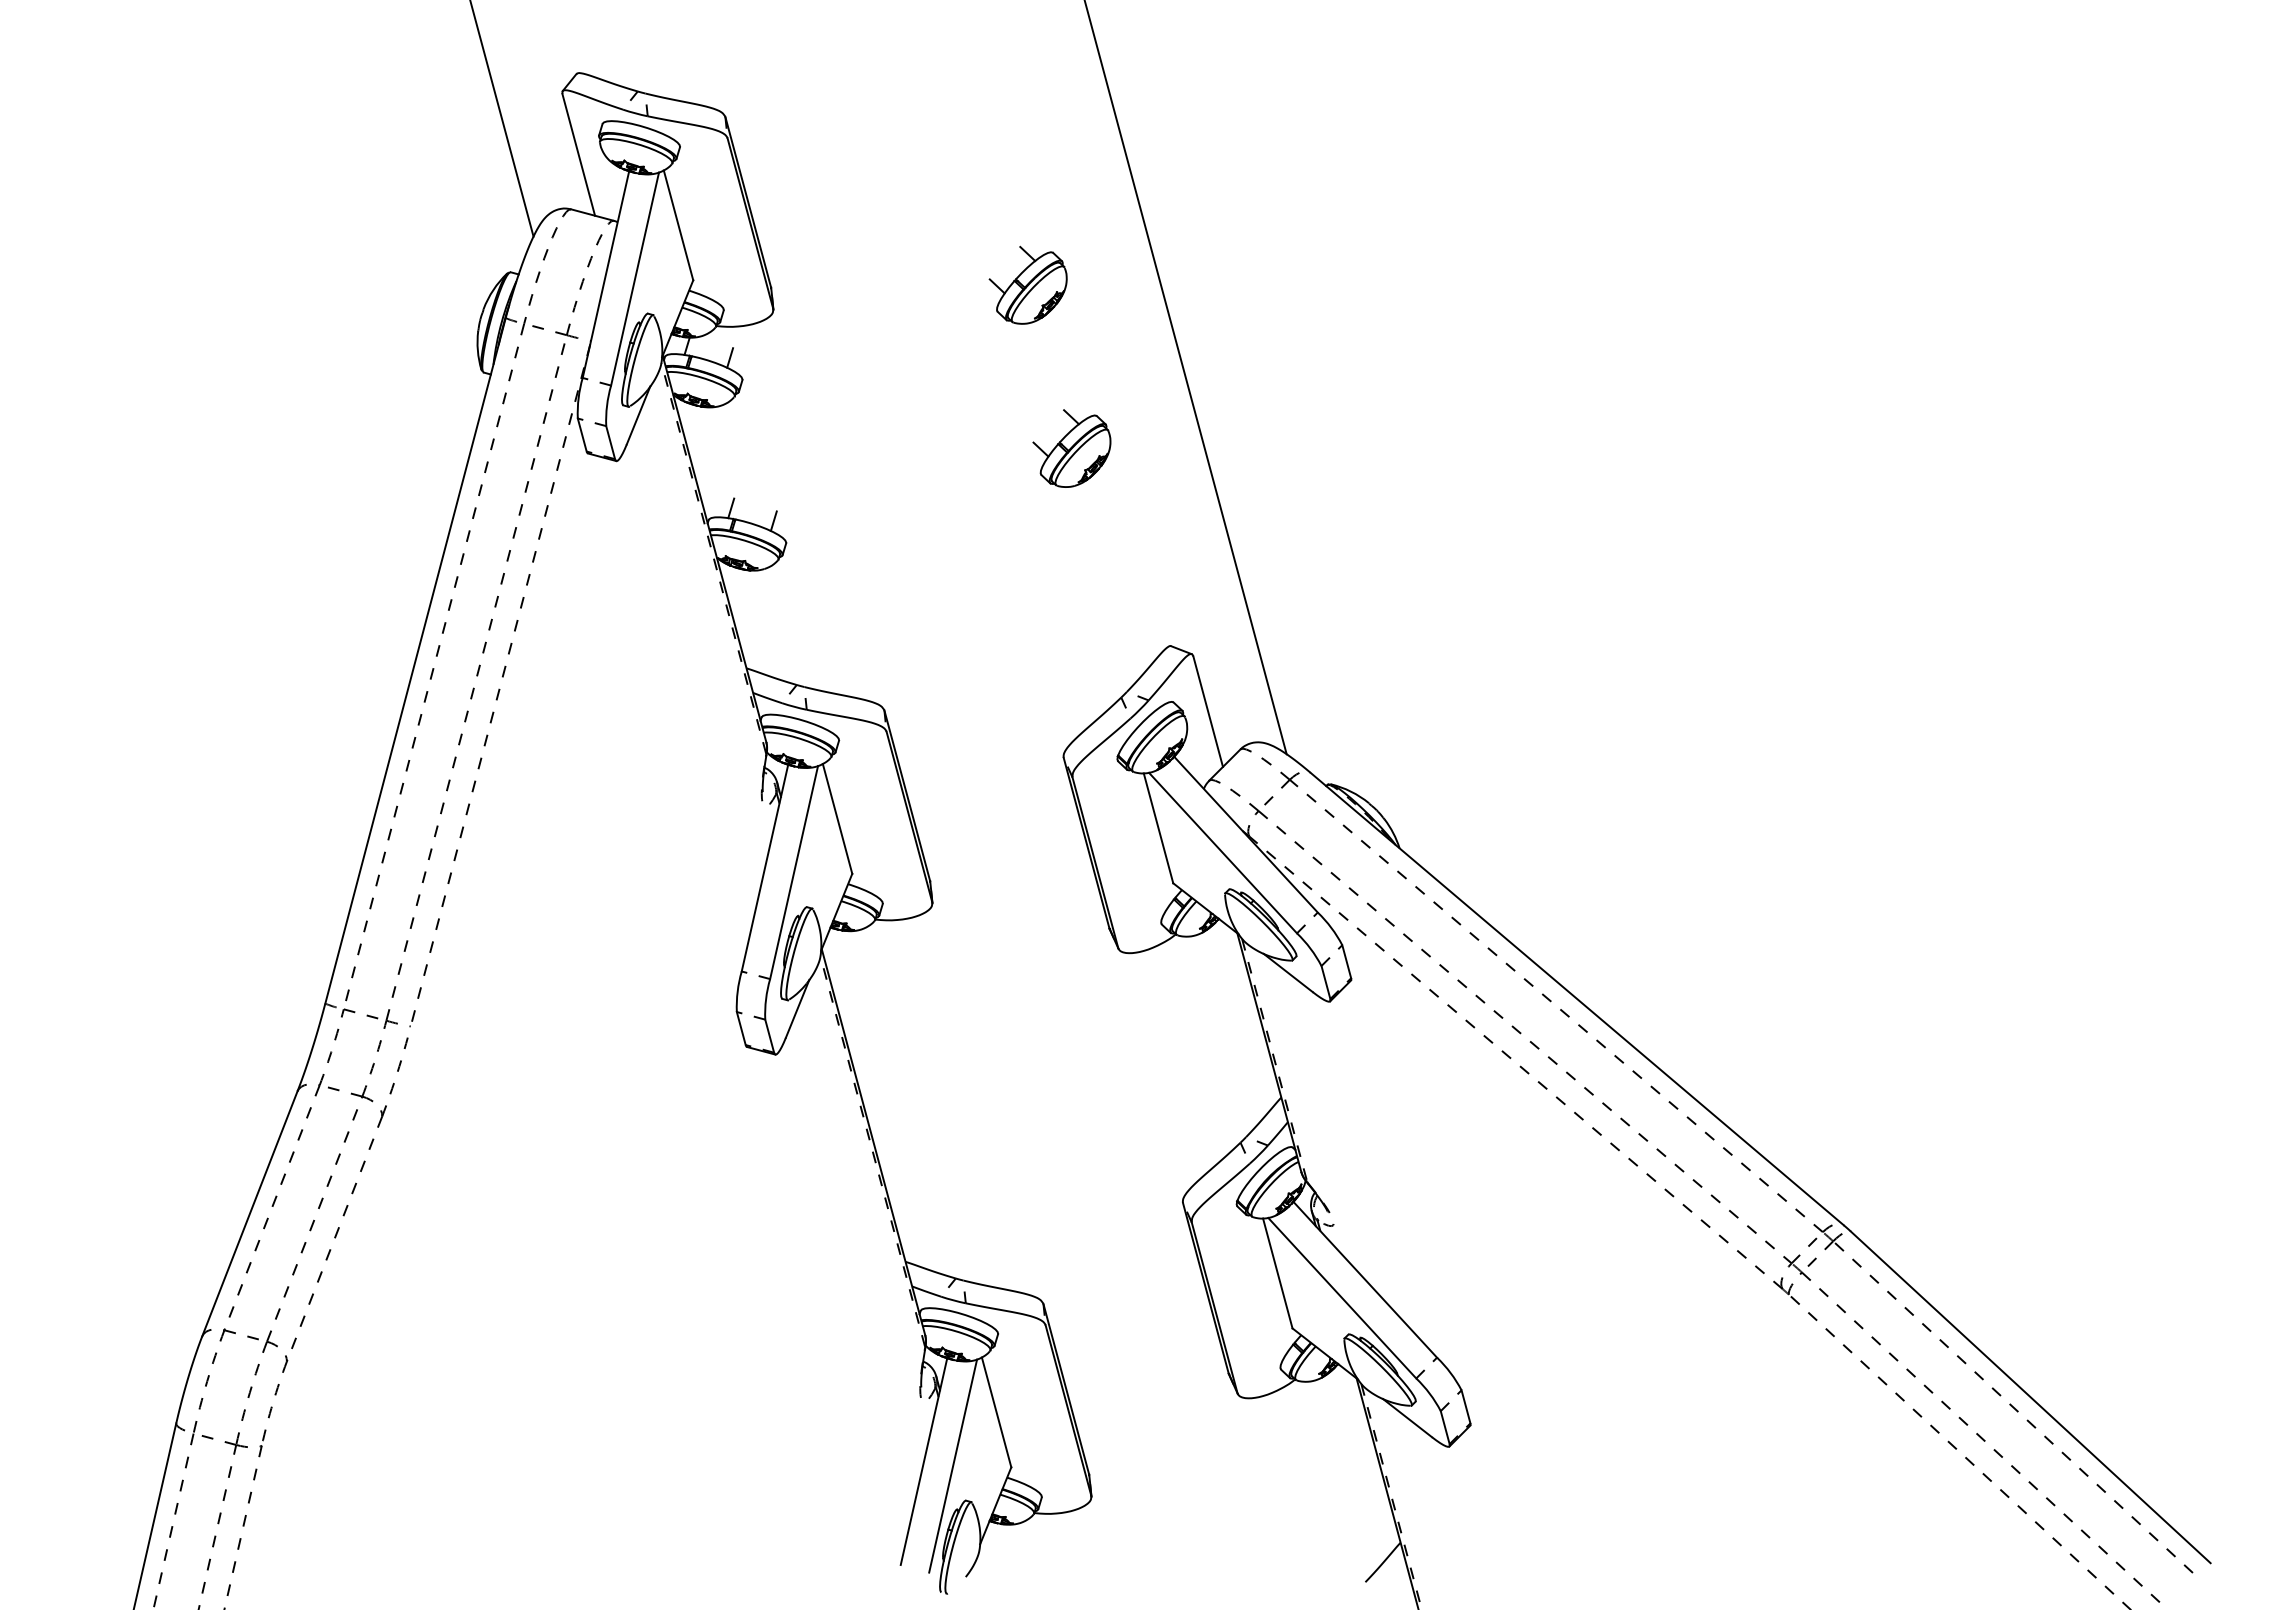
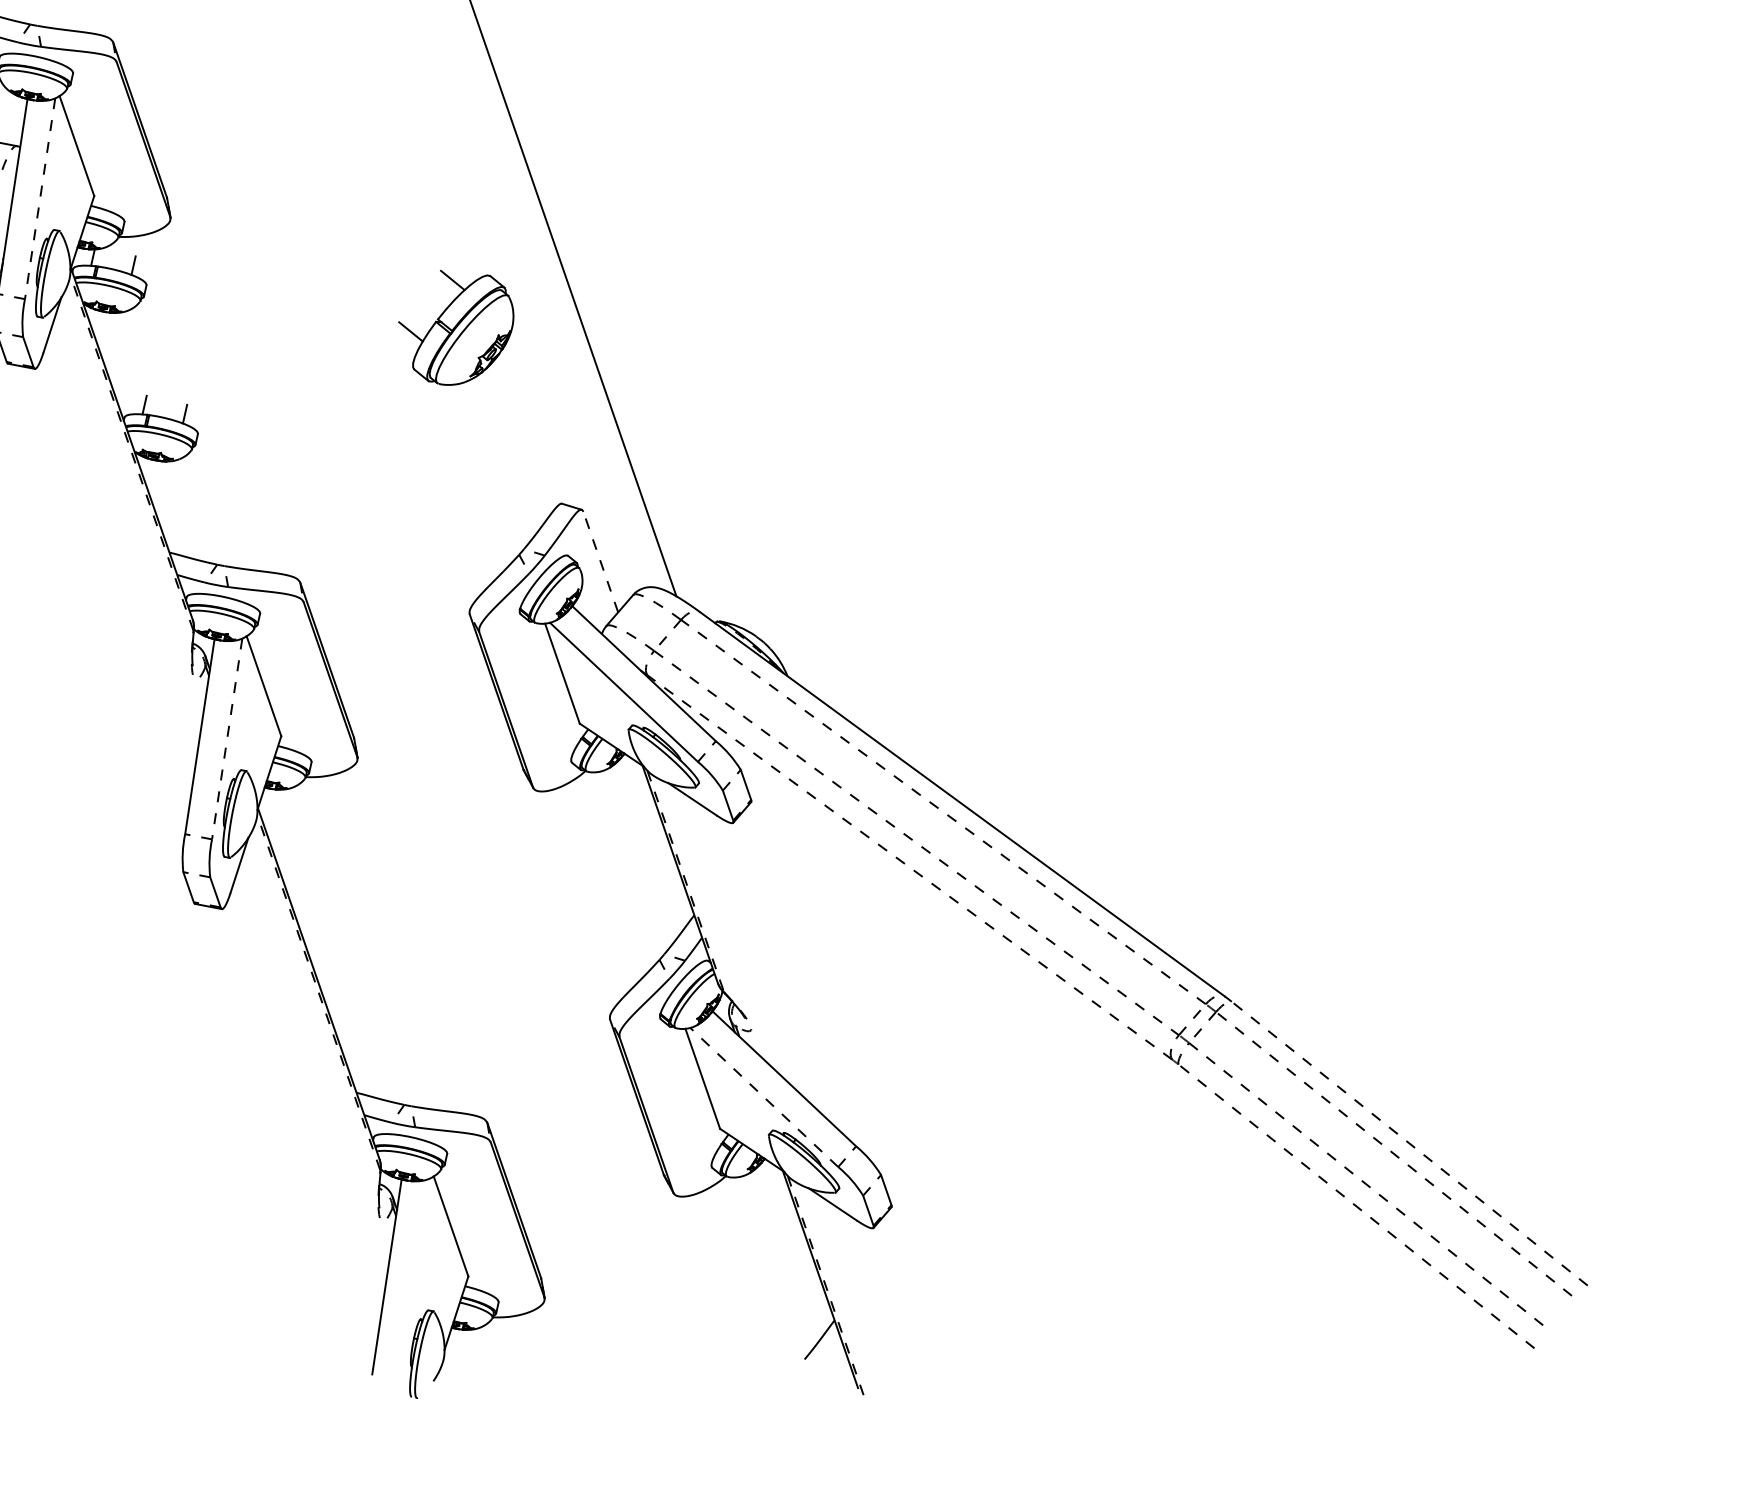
line: (634, 279) -> (39, 199), solid -> dashed
part: (1027, 284) -> (404, 177), removed
part: (1071, 448) -> (456, 326), size x1.6
line: (1208, 711) -> (601, 561), solid -> dashed
line: (793, 873) -> (226, 739), solid -> dashed
line: (1341, 1297) -> (763, 1096), solid -> dashed
line: (2030, 1397) -> (1409, 1143), solid -> dashed
line: (953, 1465) -> (414, 1278), removed

